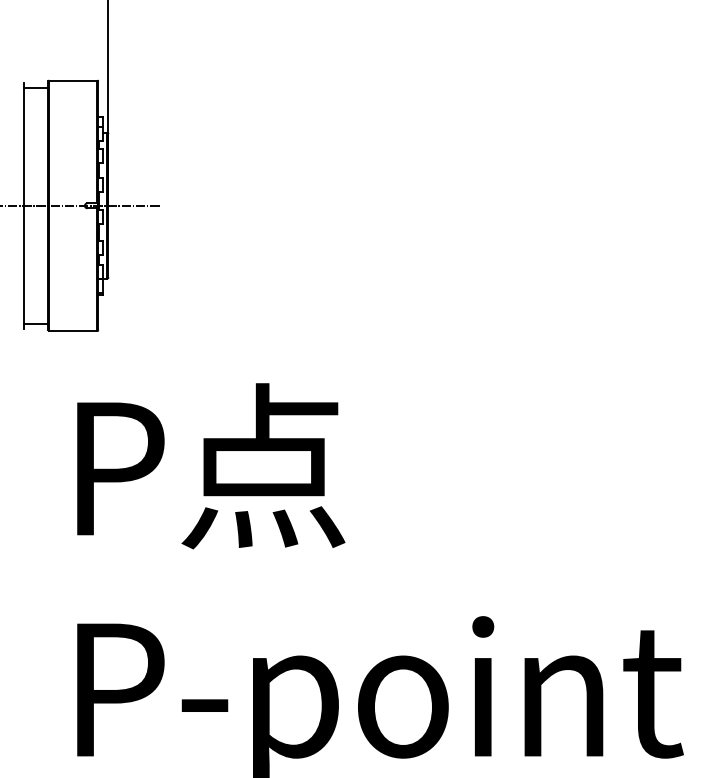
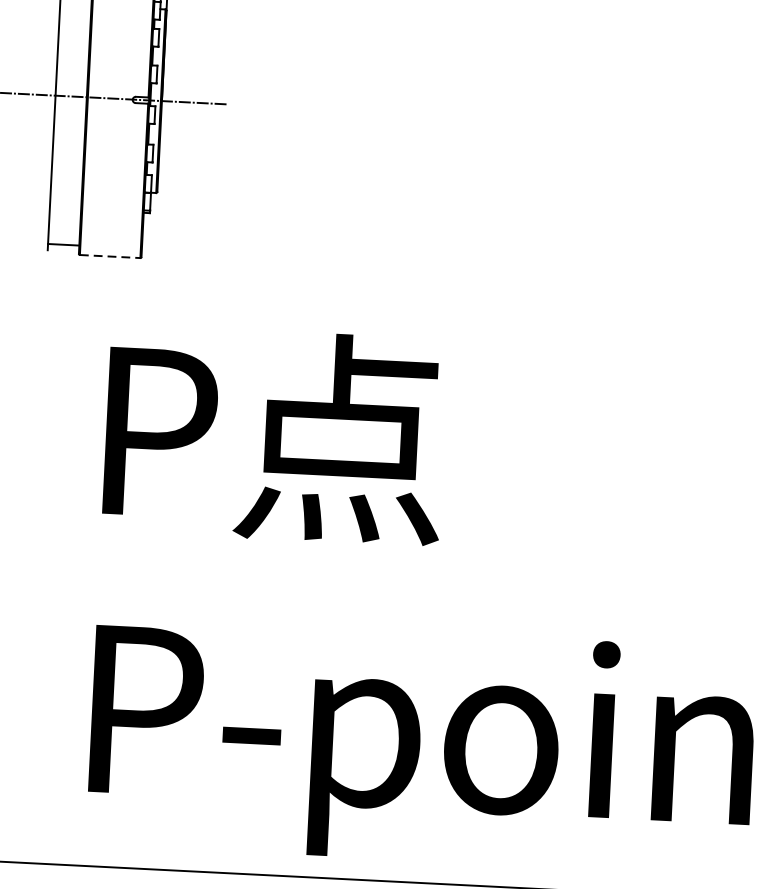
line: (73, 331) -> (110, 257), solid -> dashed

